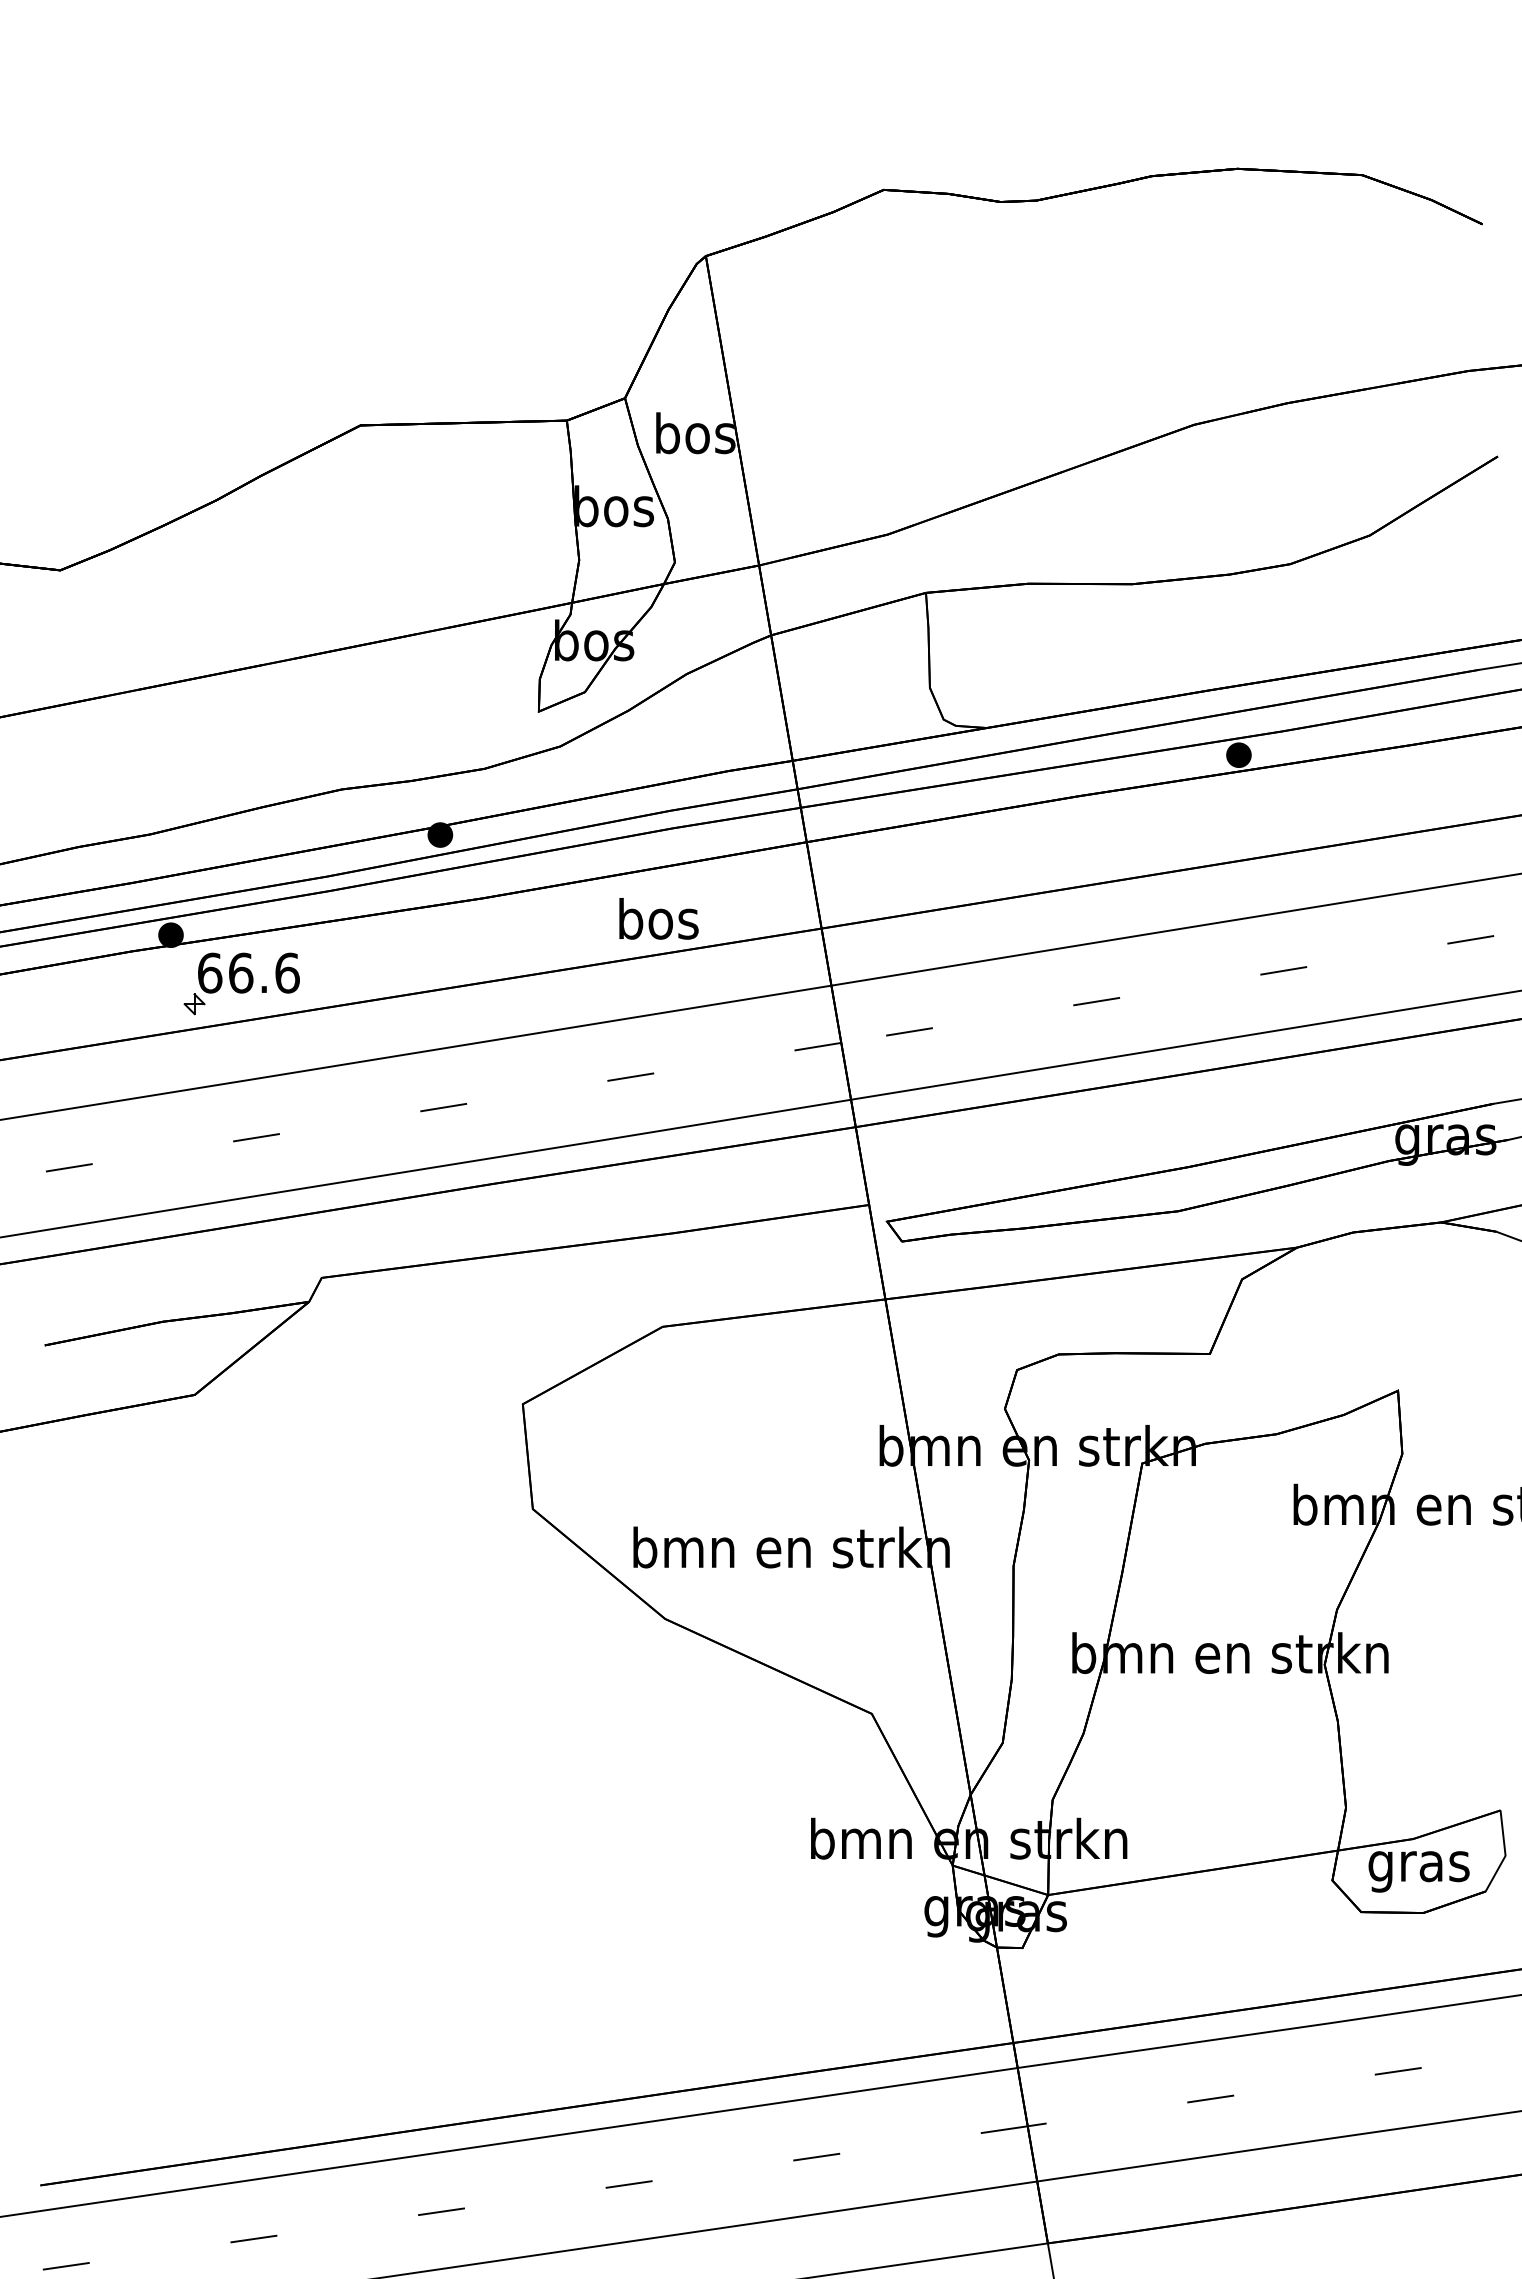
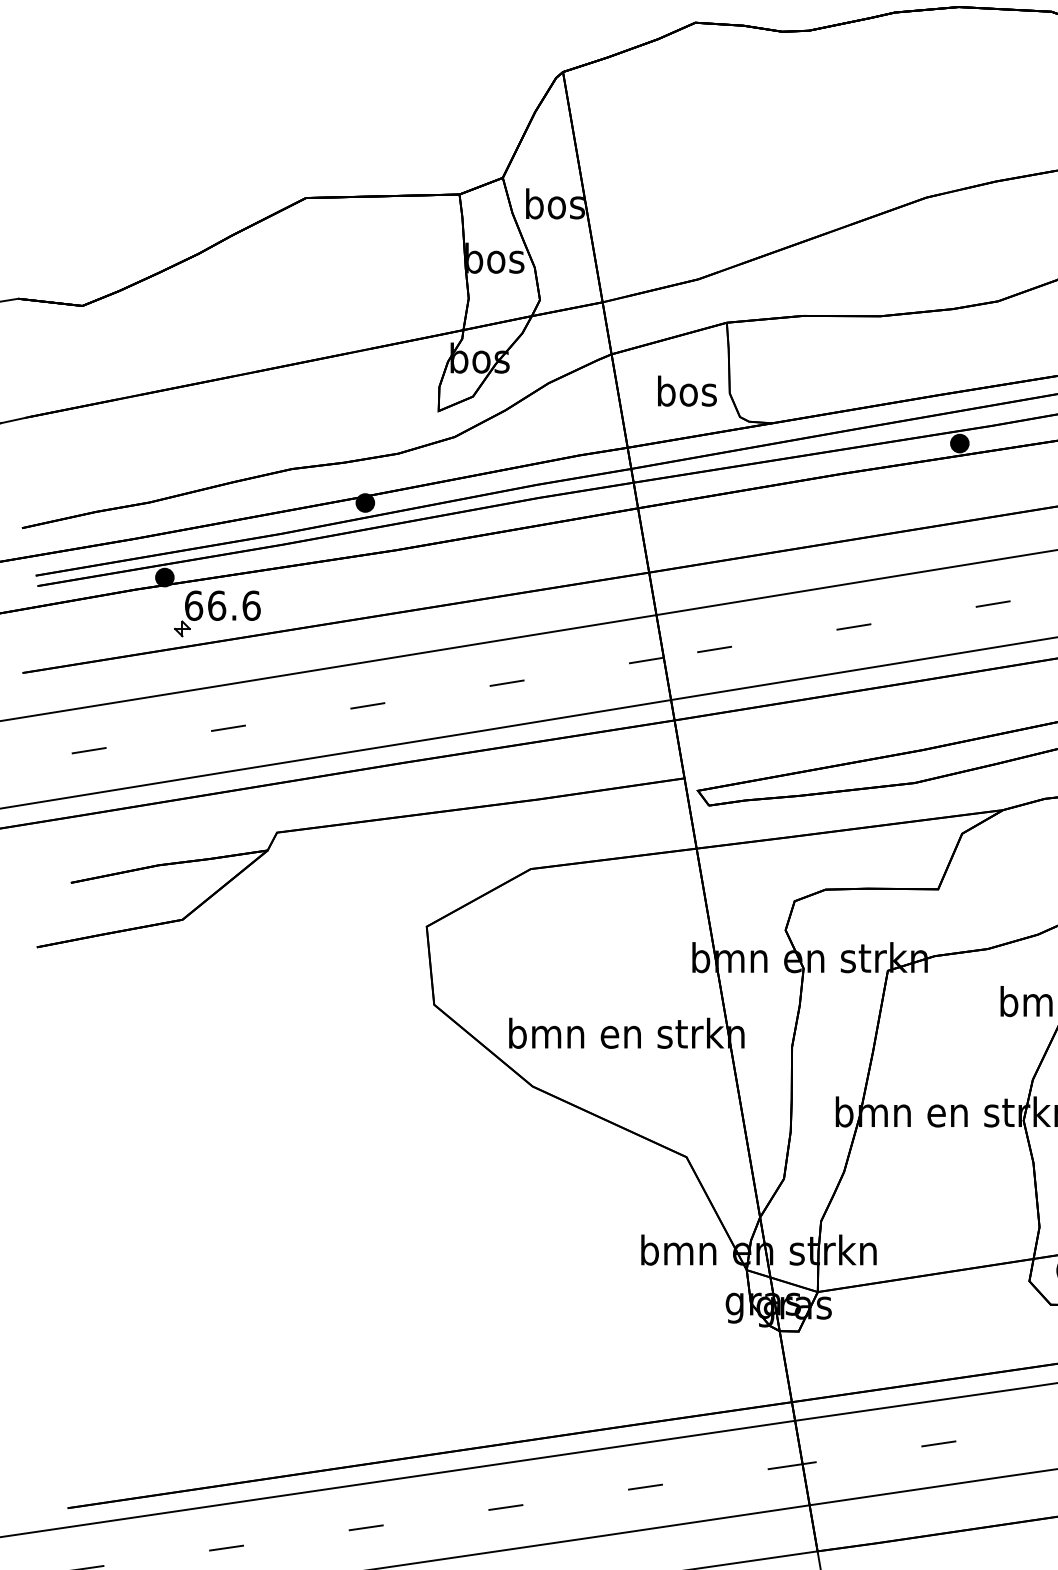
text: (658, 918) -> (687, 390), moved

